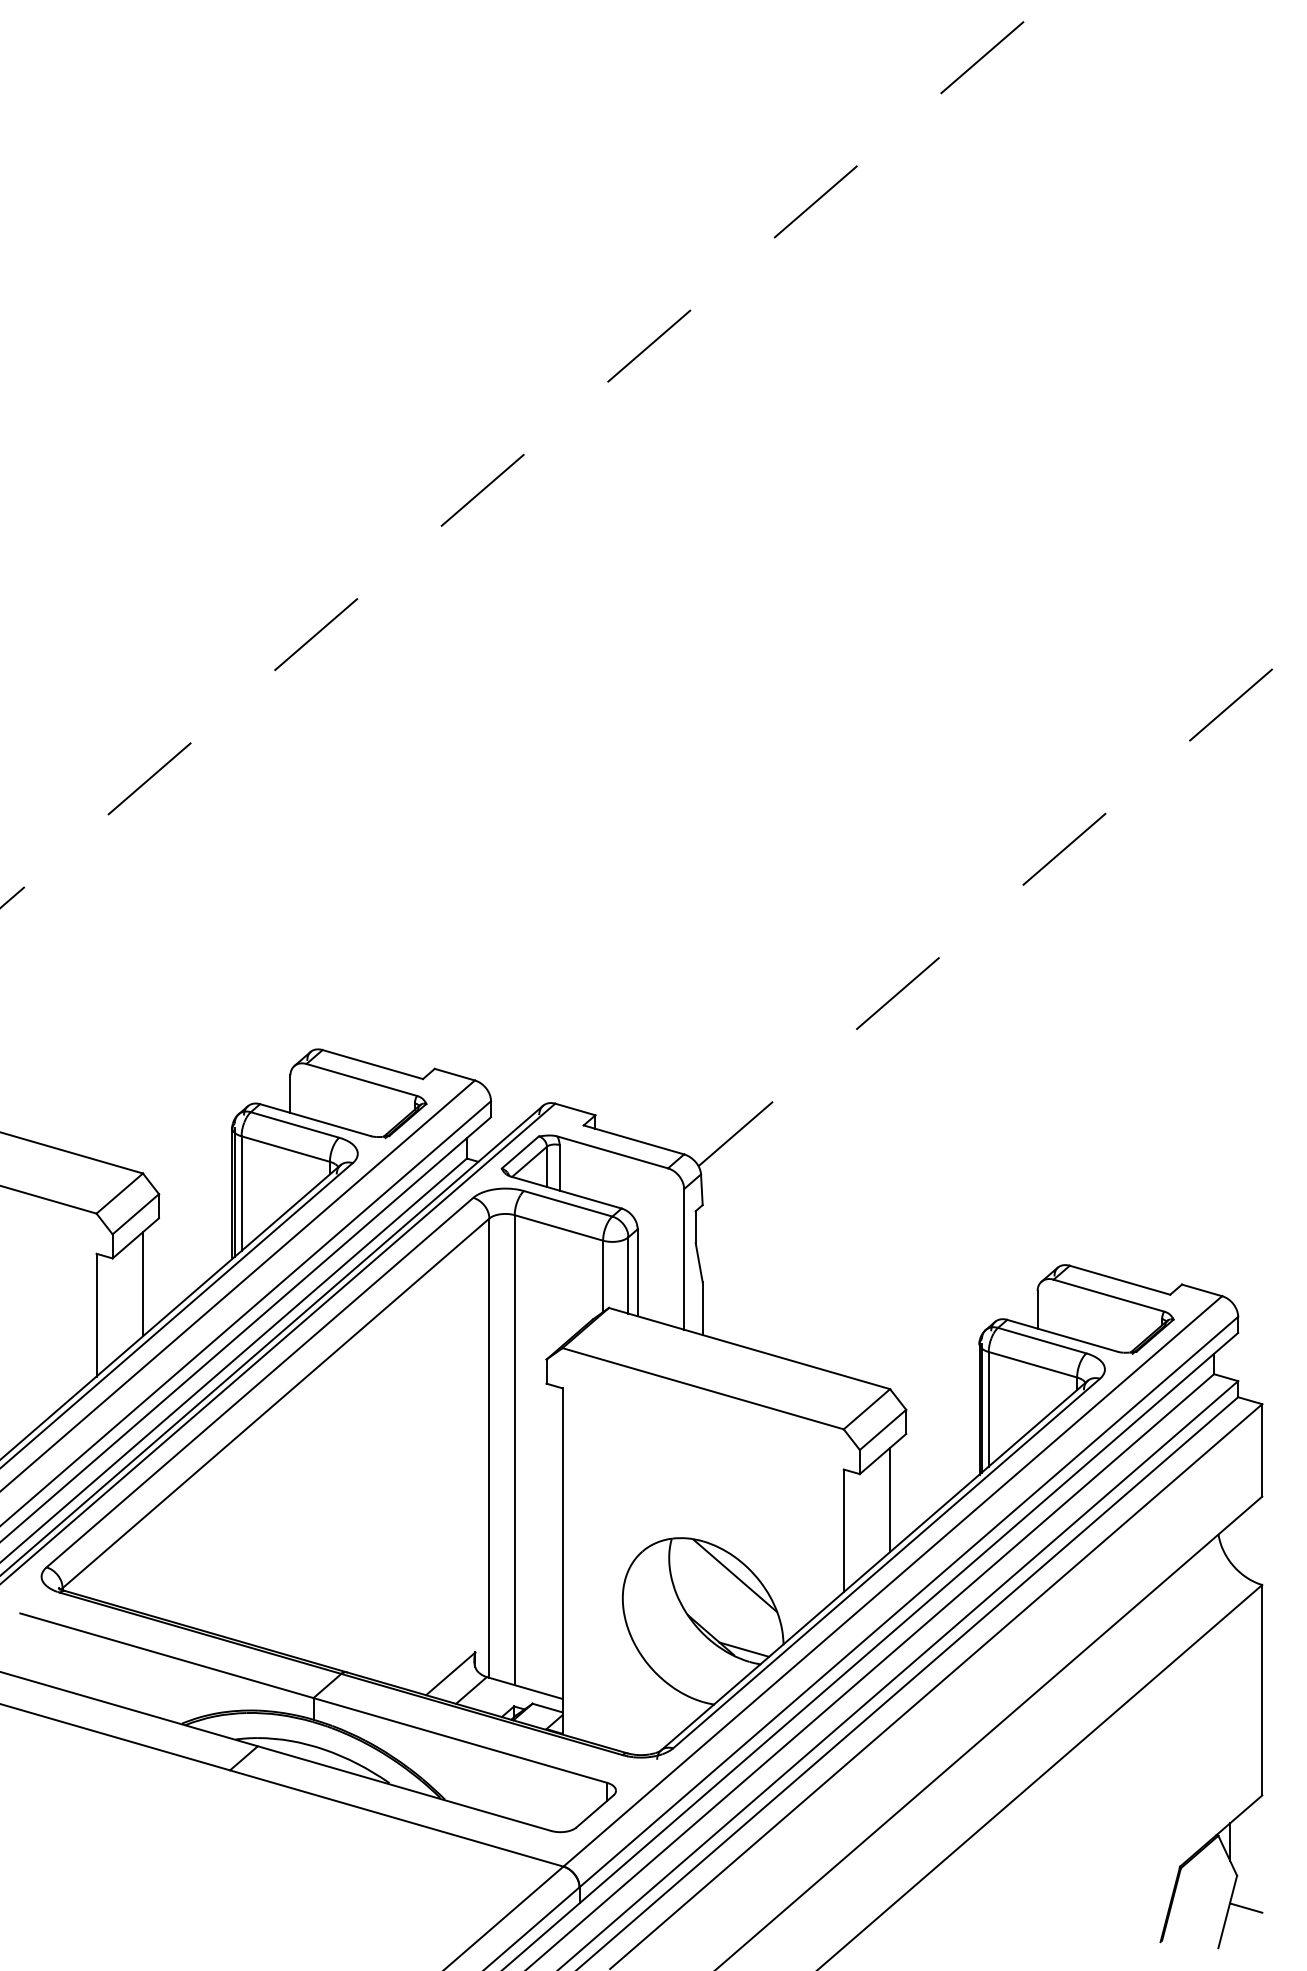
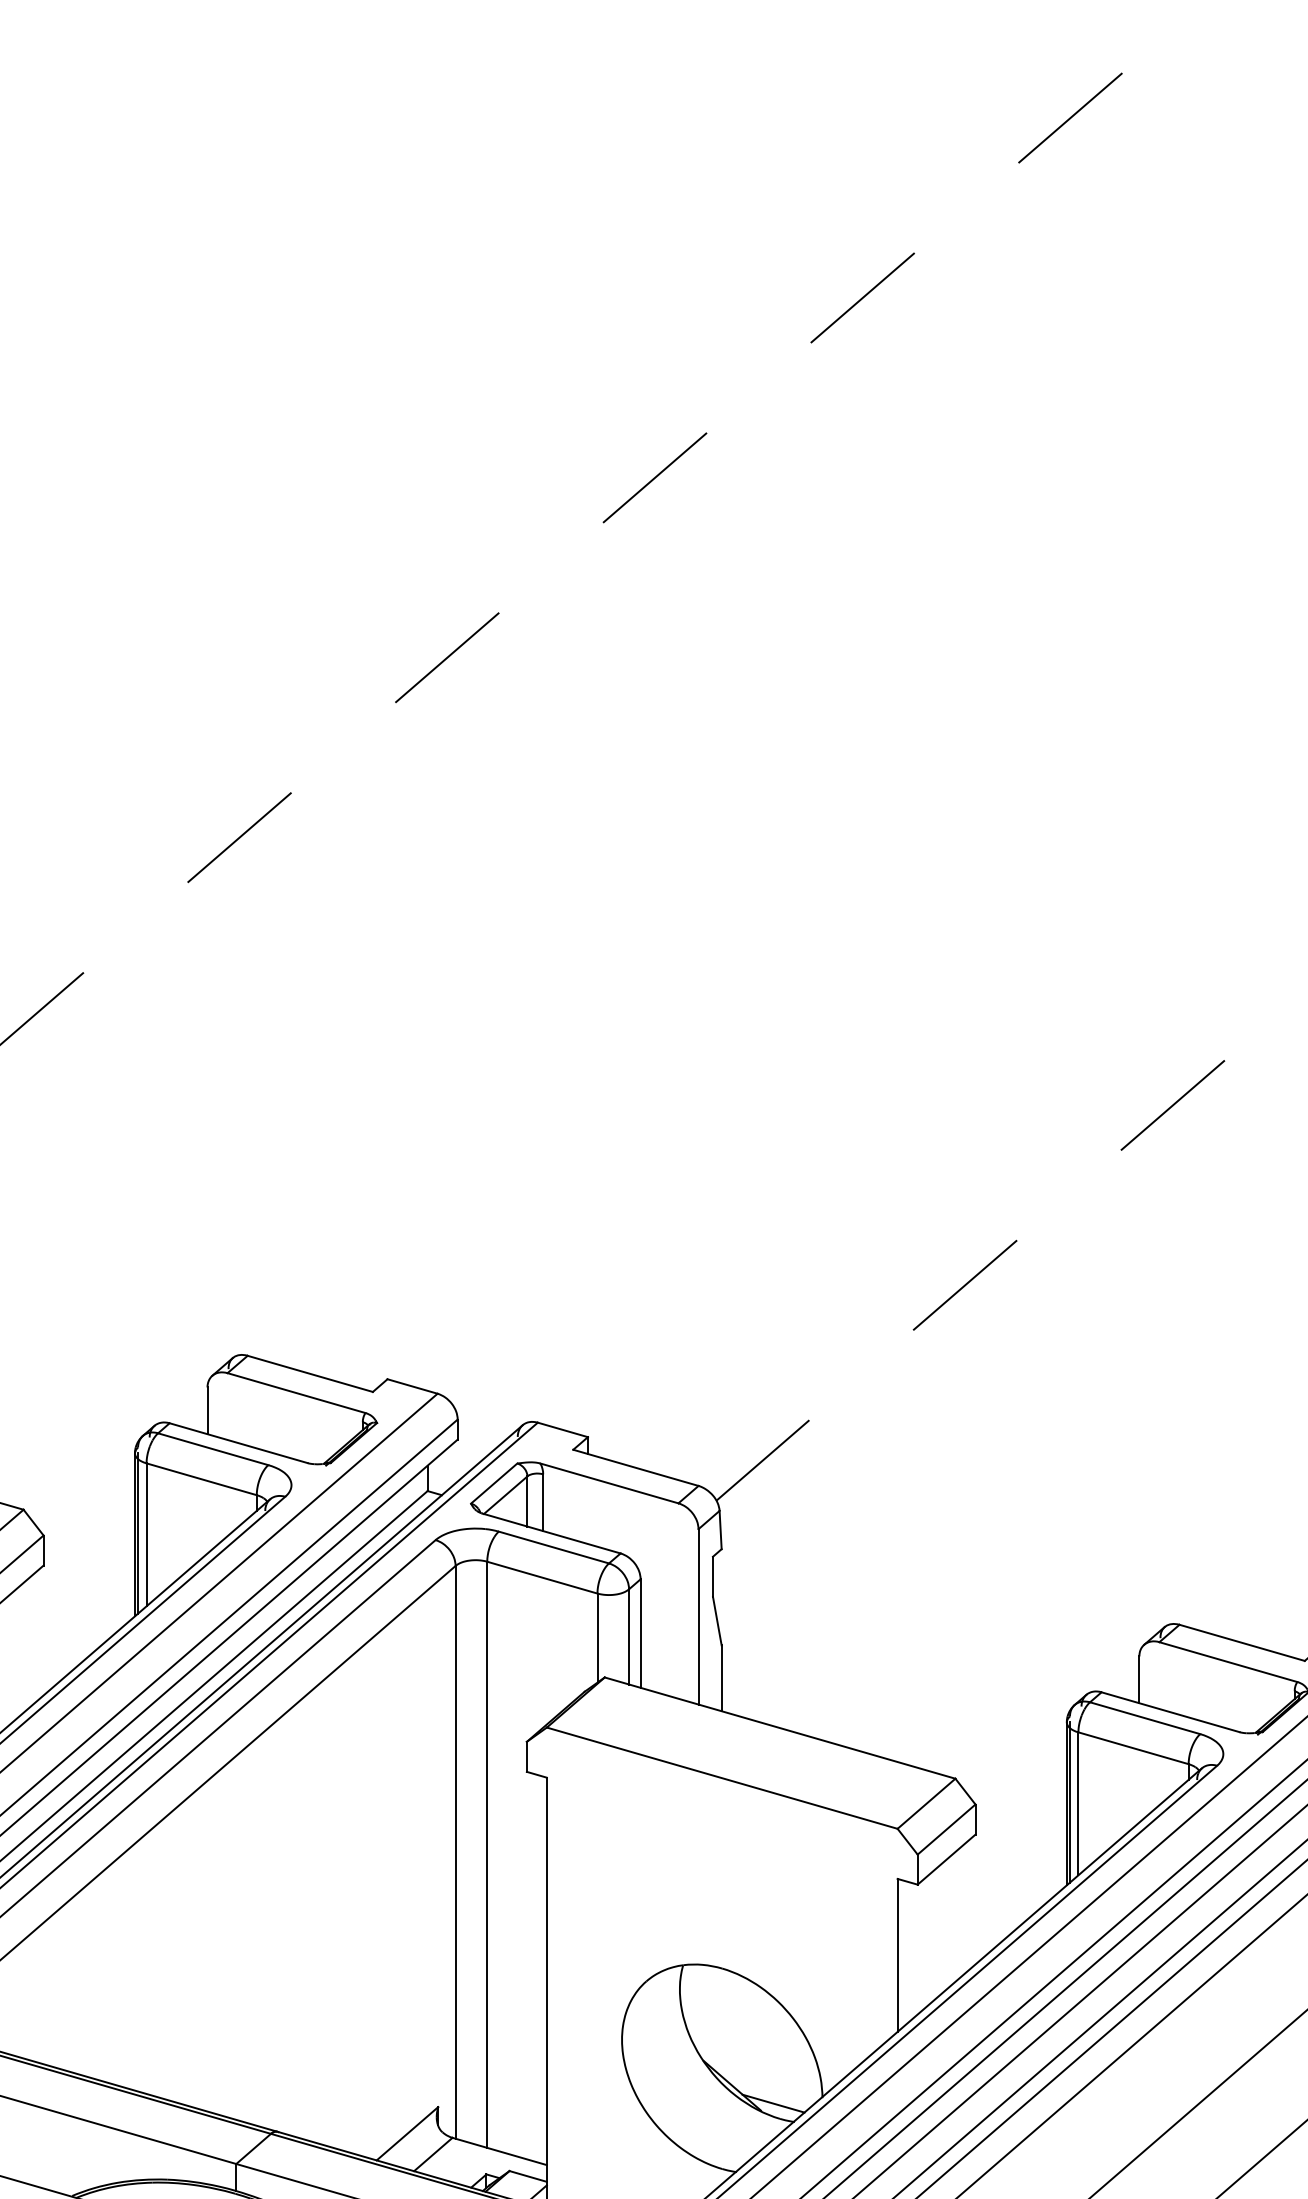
line: (143, 1284) -> (24, 1648), removed
line: (890, 1499) -> (955, 1916), removed
line: (734, 1575) -> (761, 2011), removed

